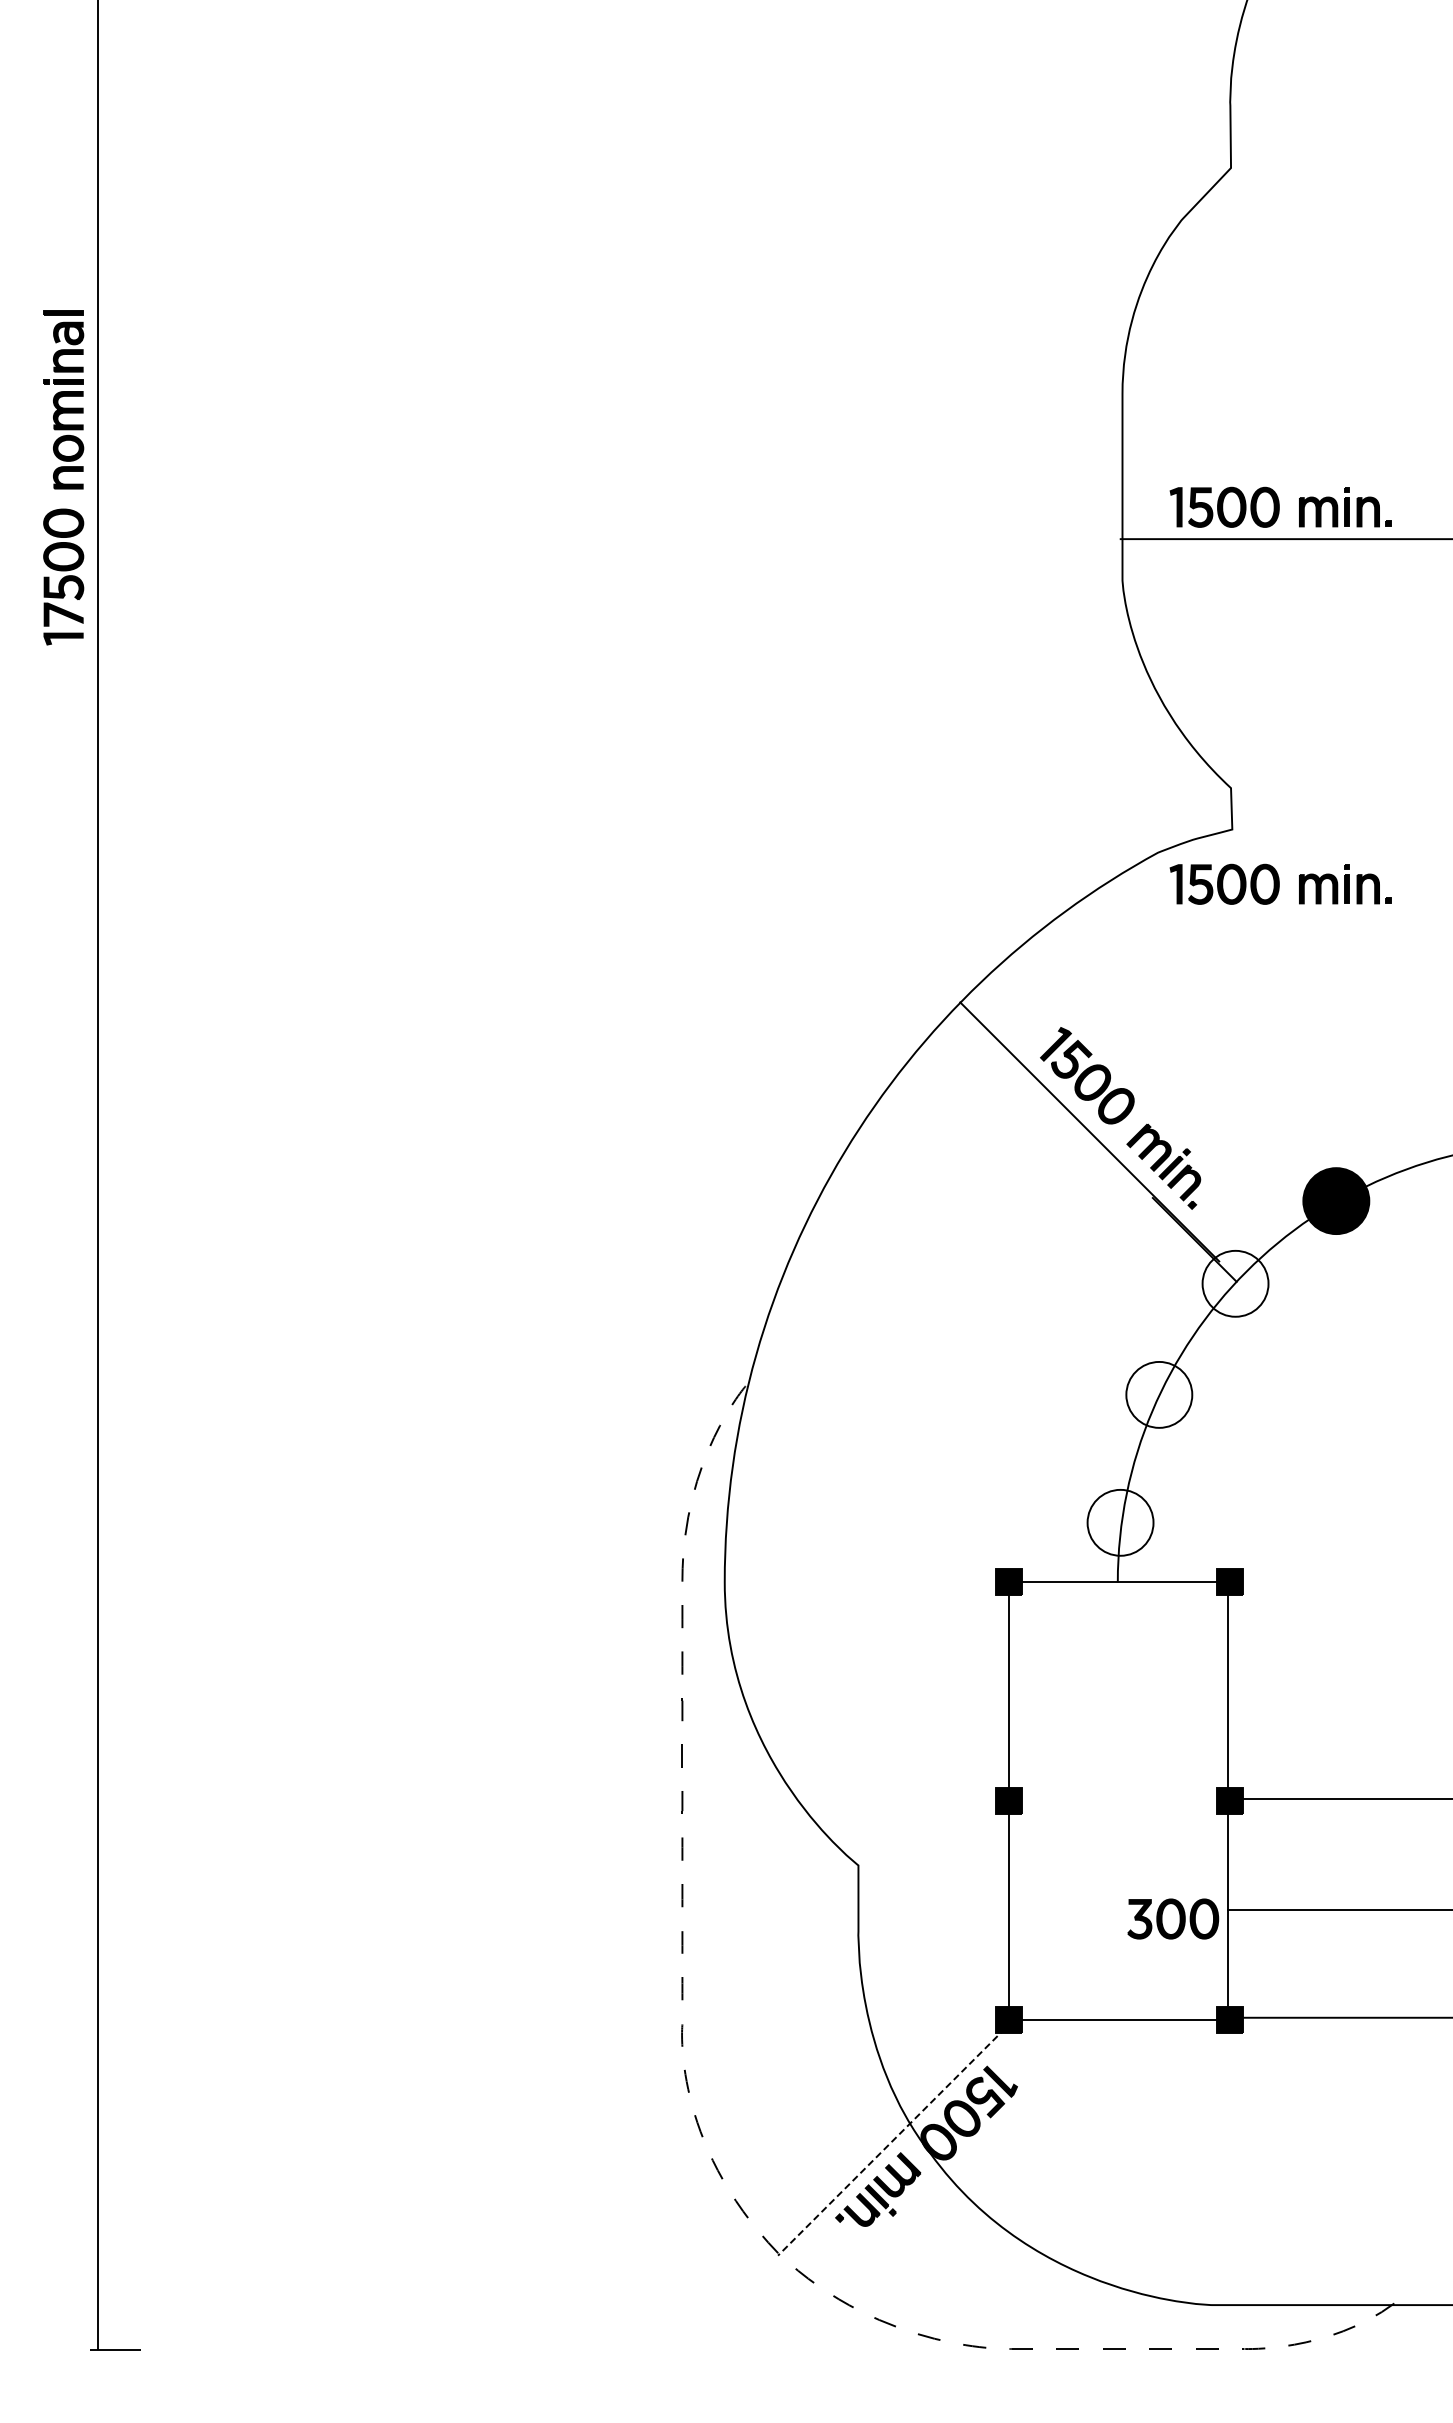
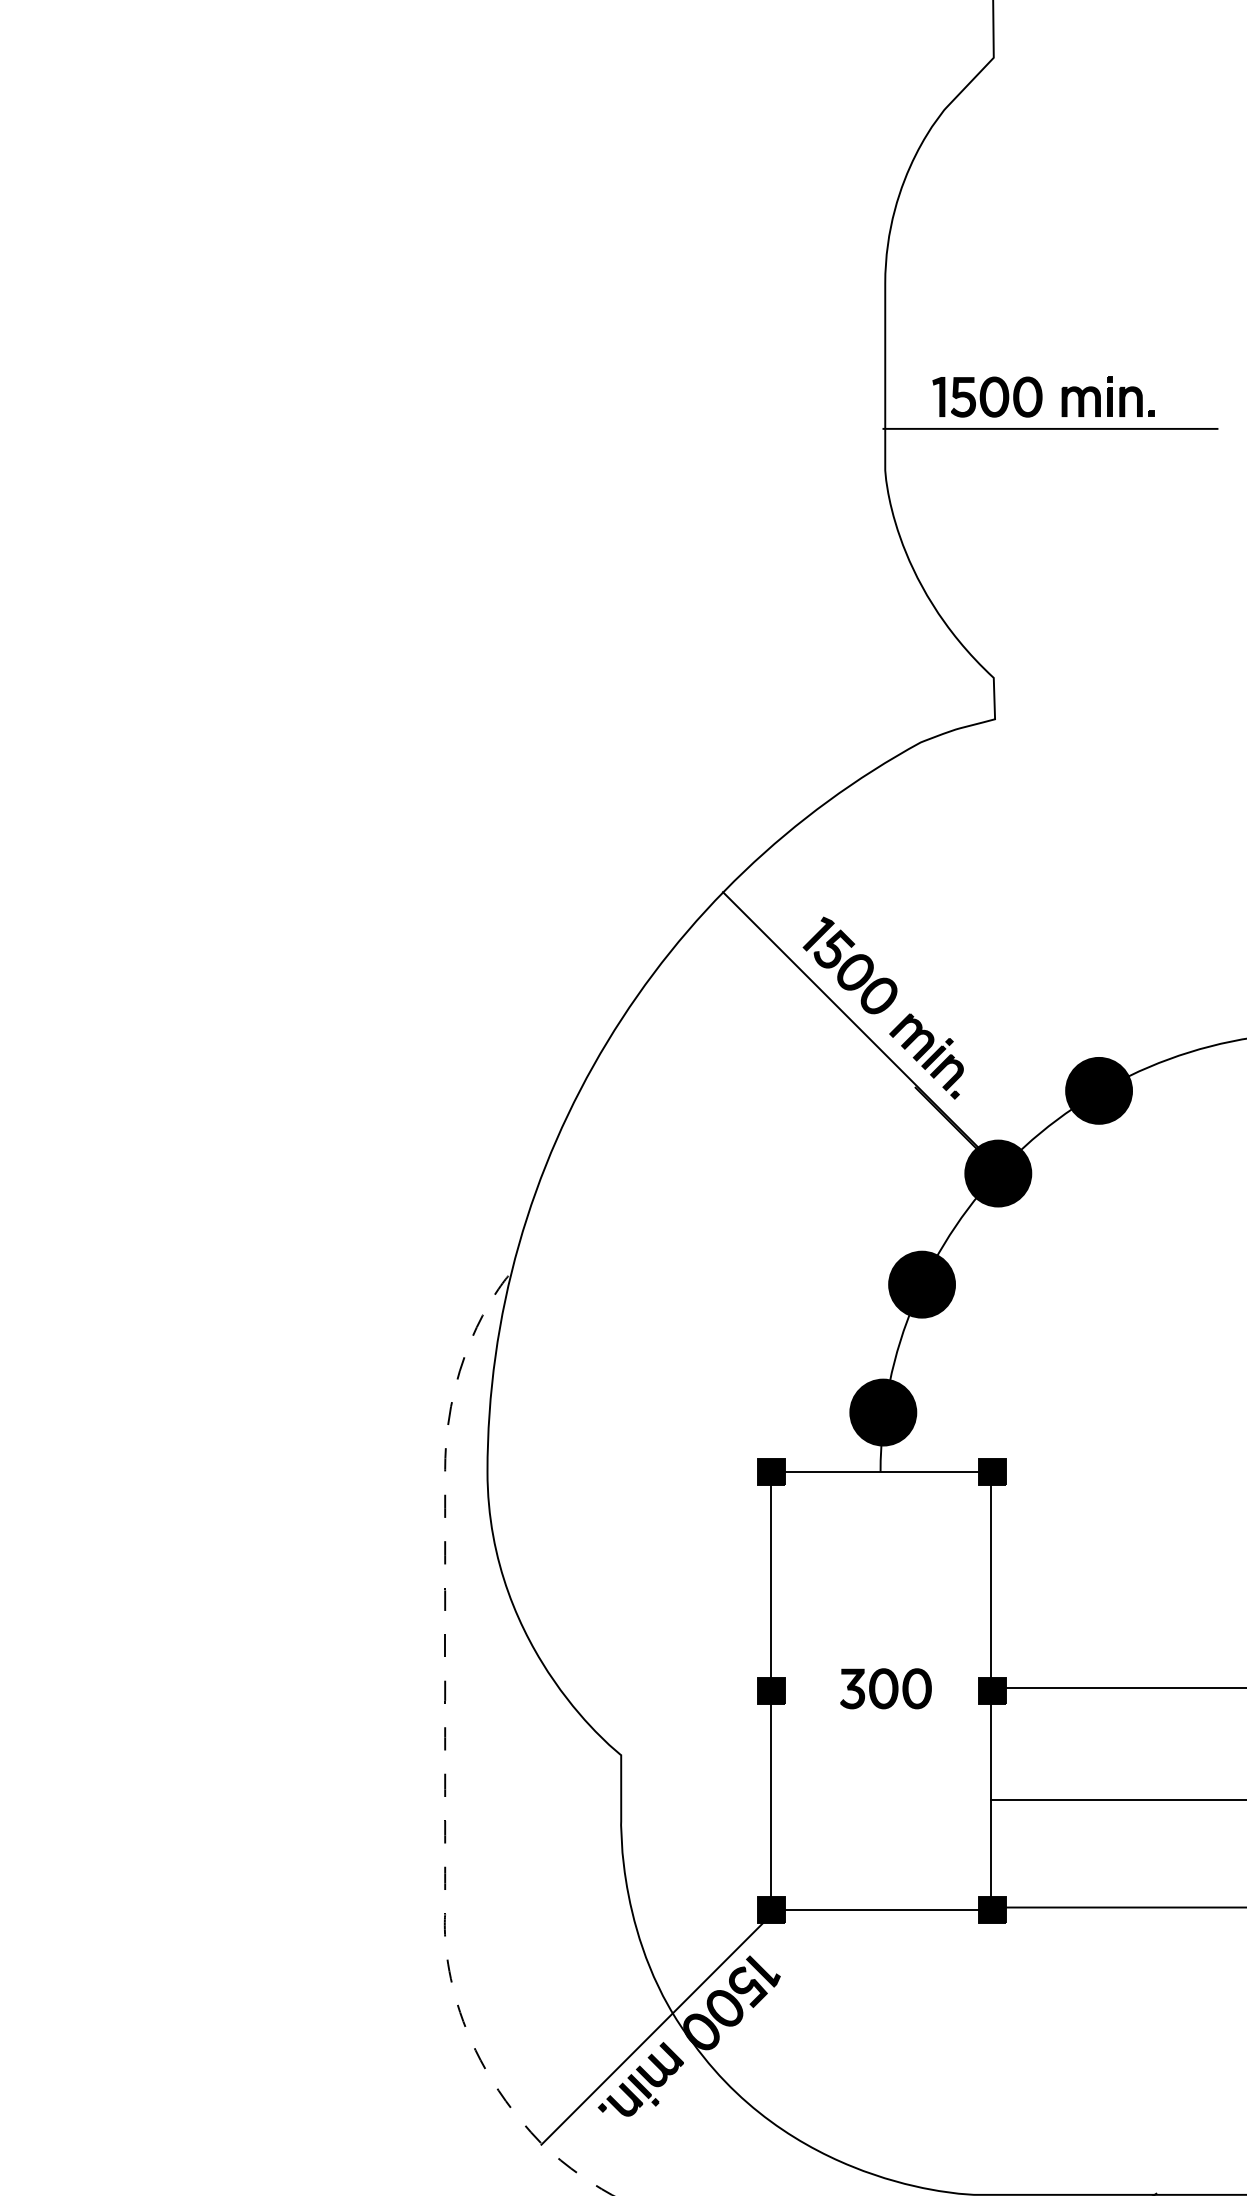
part: (1280, 883) -> (1043, 773), removed
fill: (1235, 1283) -> (998, 1173), added
fill: (1159, 1394) -> (922, 1284), added
fill: (1120, 1522) -> (883, 1412), added
part: (1173, 1918) -> (886, 1688), moved
line: (895, 2138) -> (658, 2028), dashed -> solid

